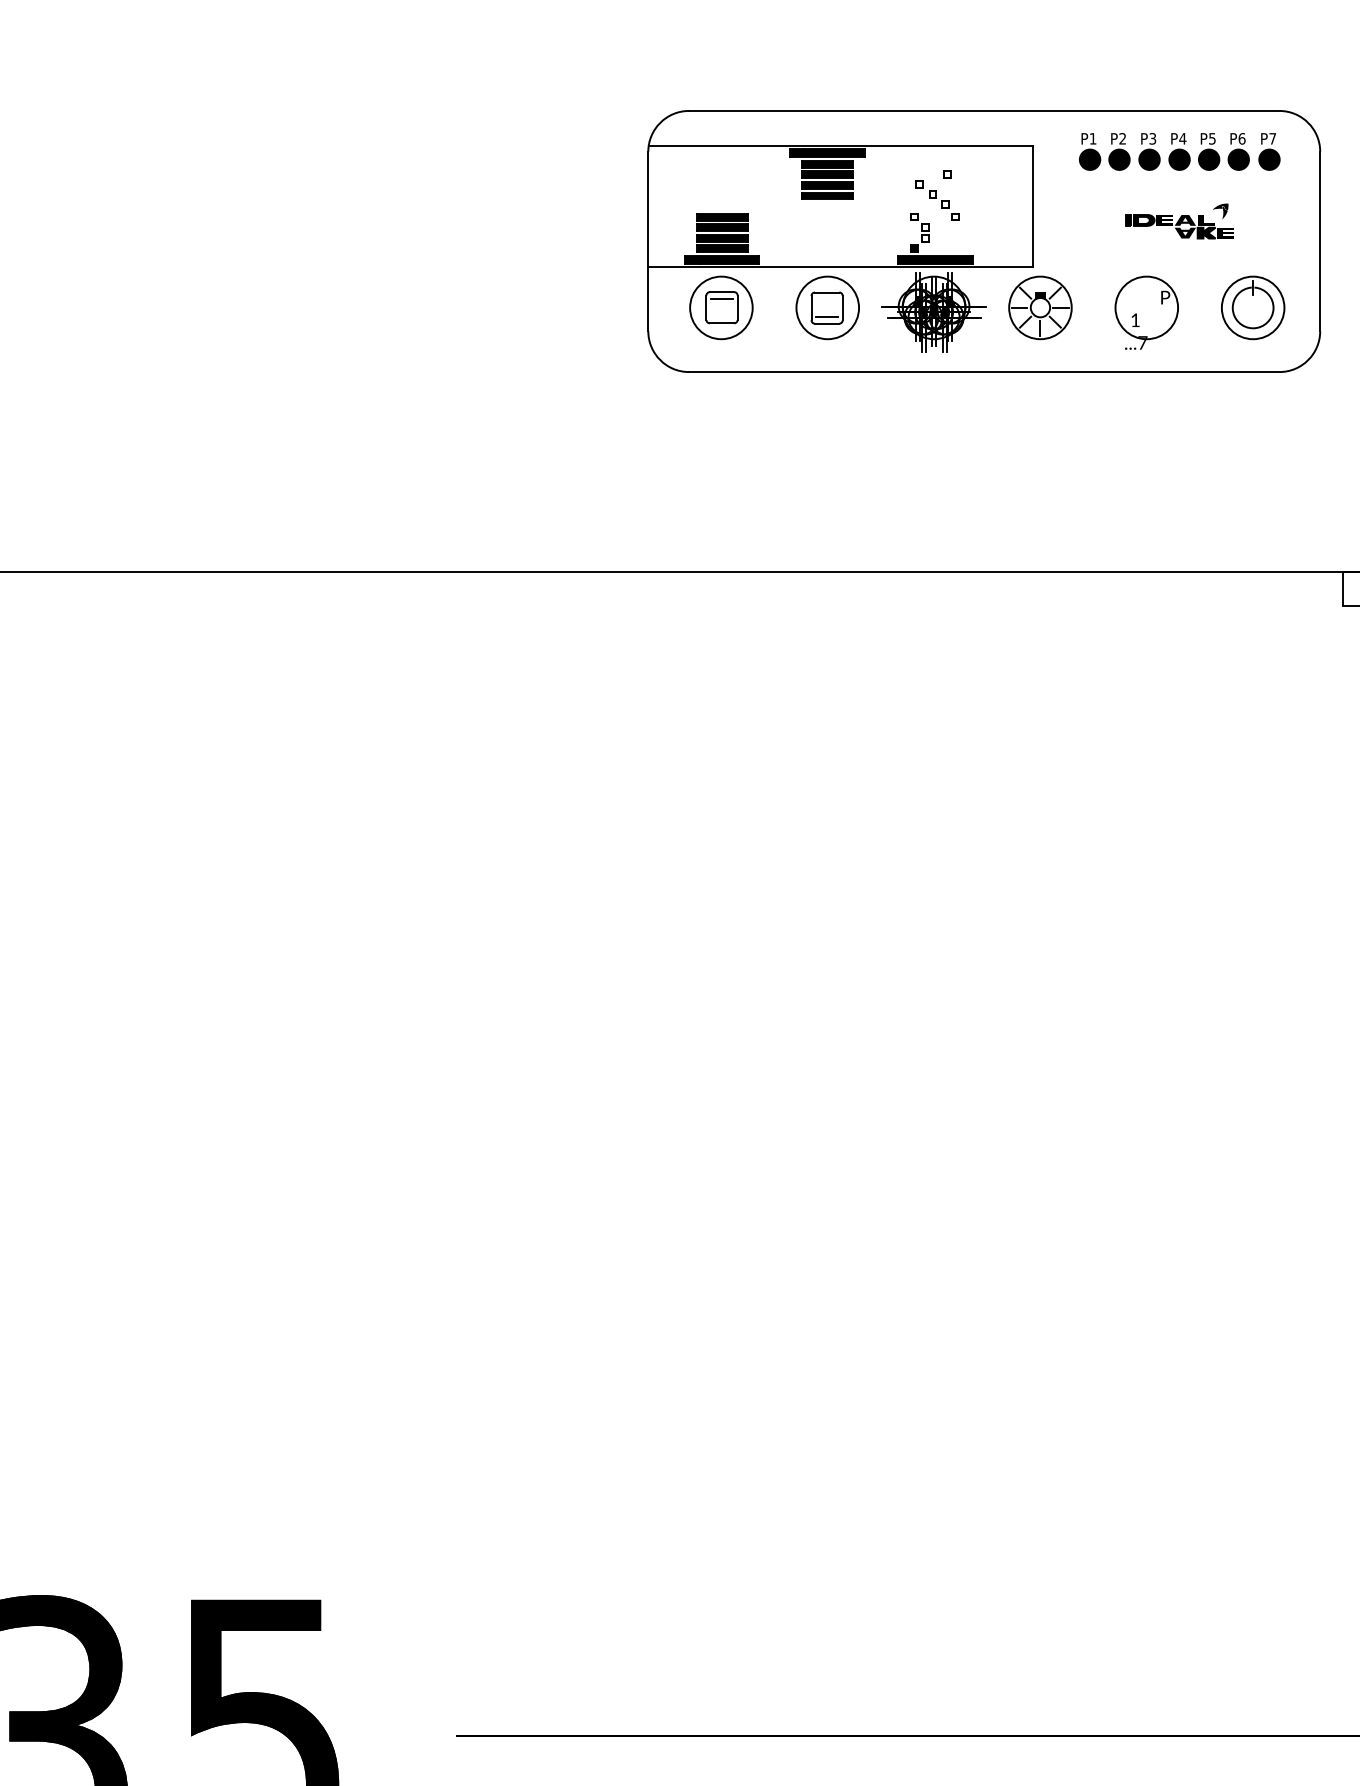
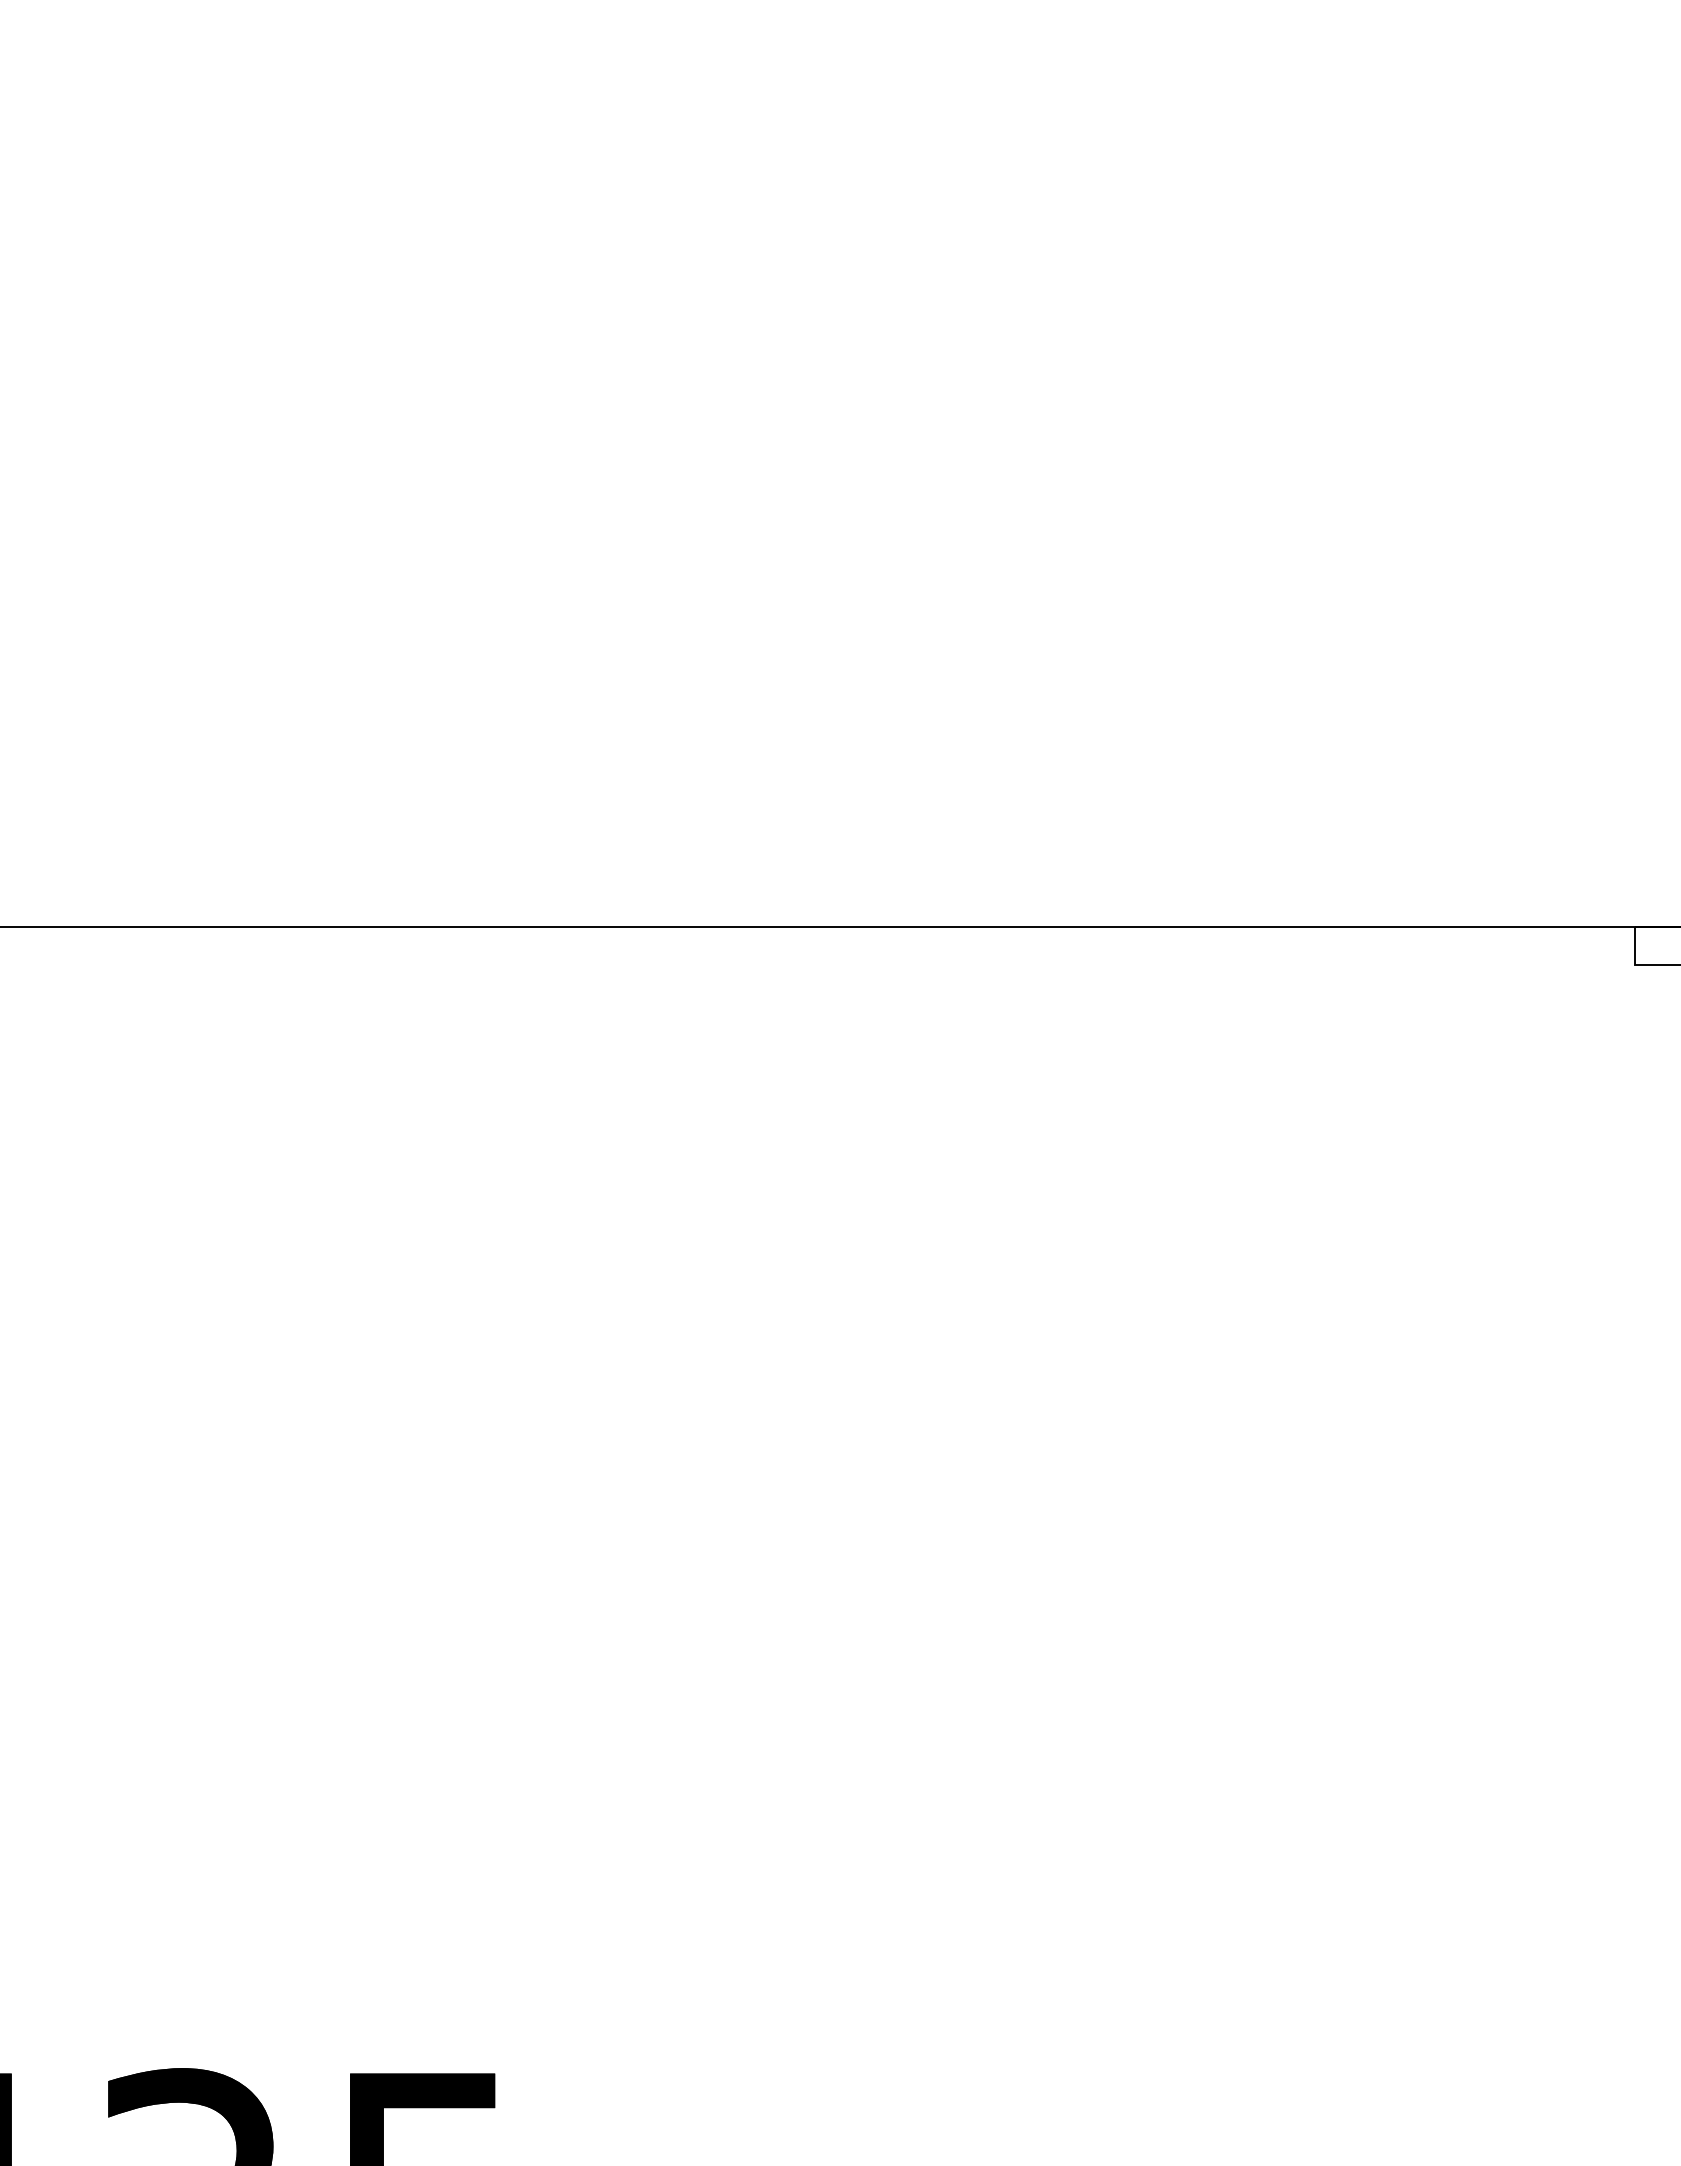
part: (983, 241) -> (1234, 557), removed

